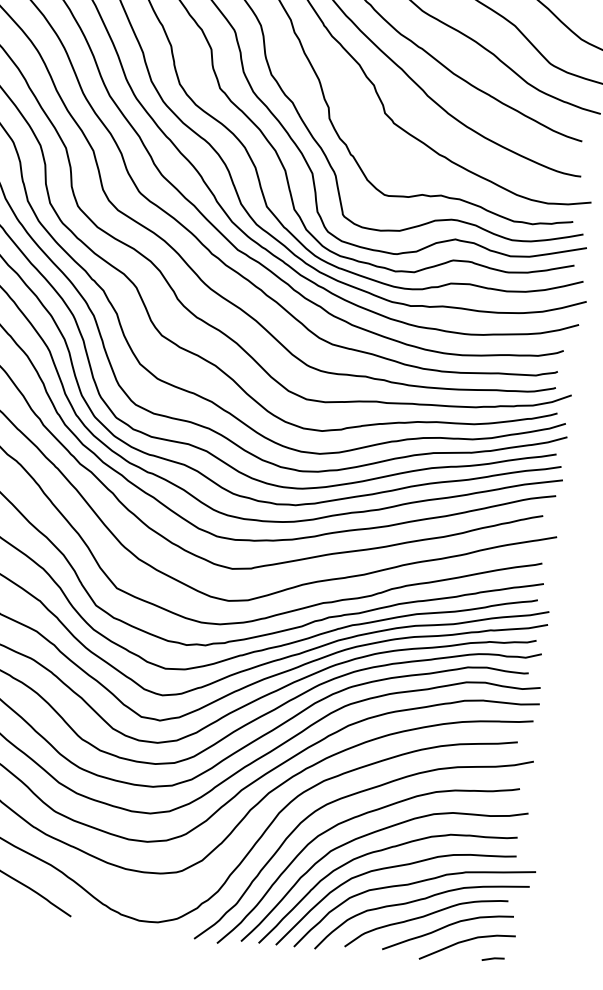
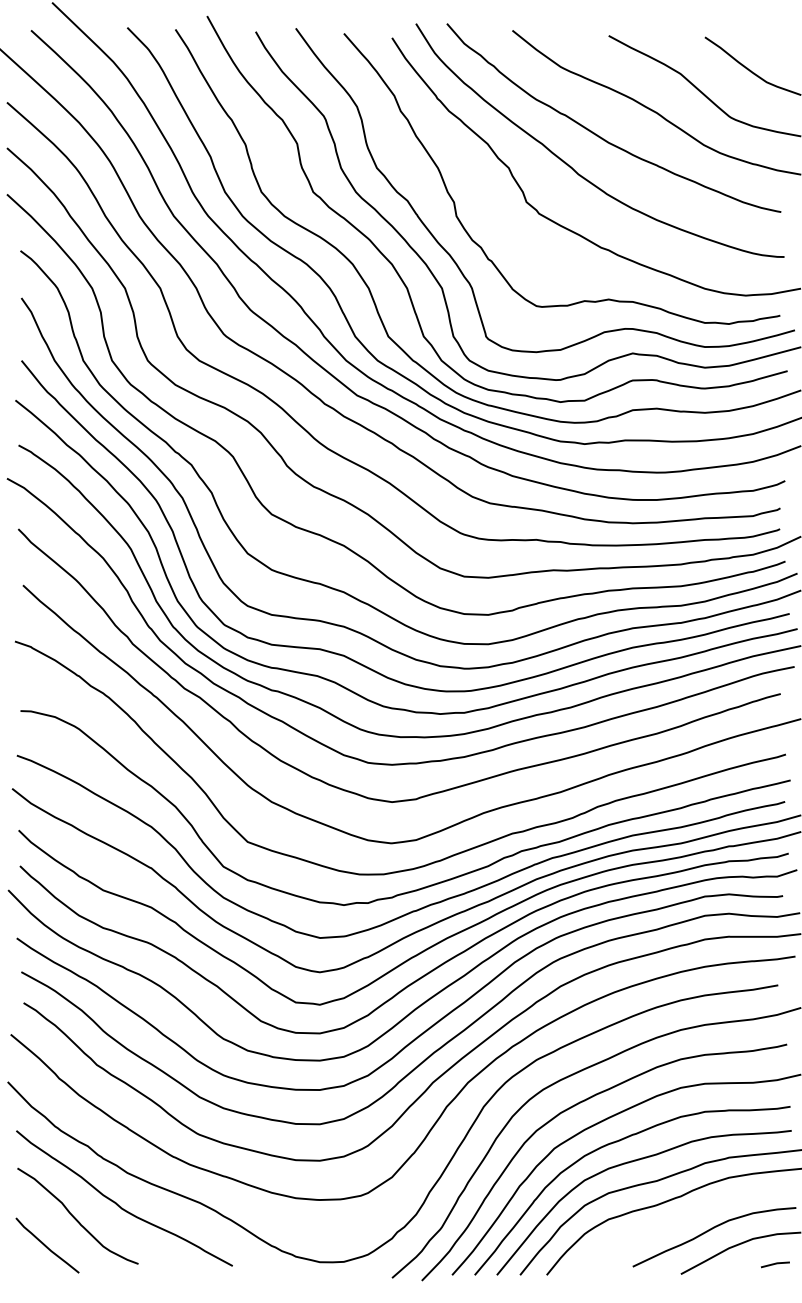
curve: (423, 917) -> (681, 1220), removed

